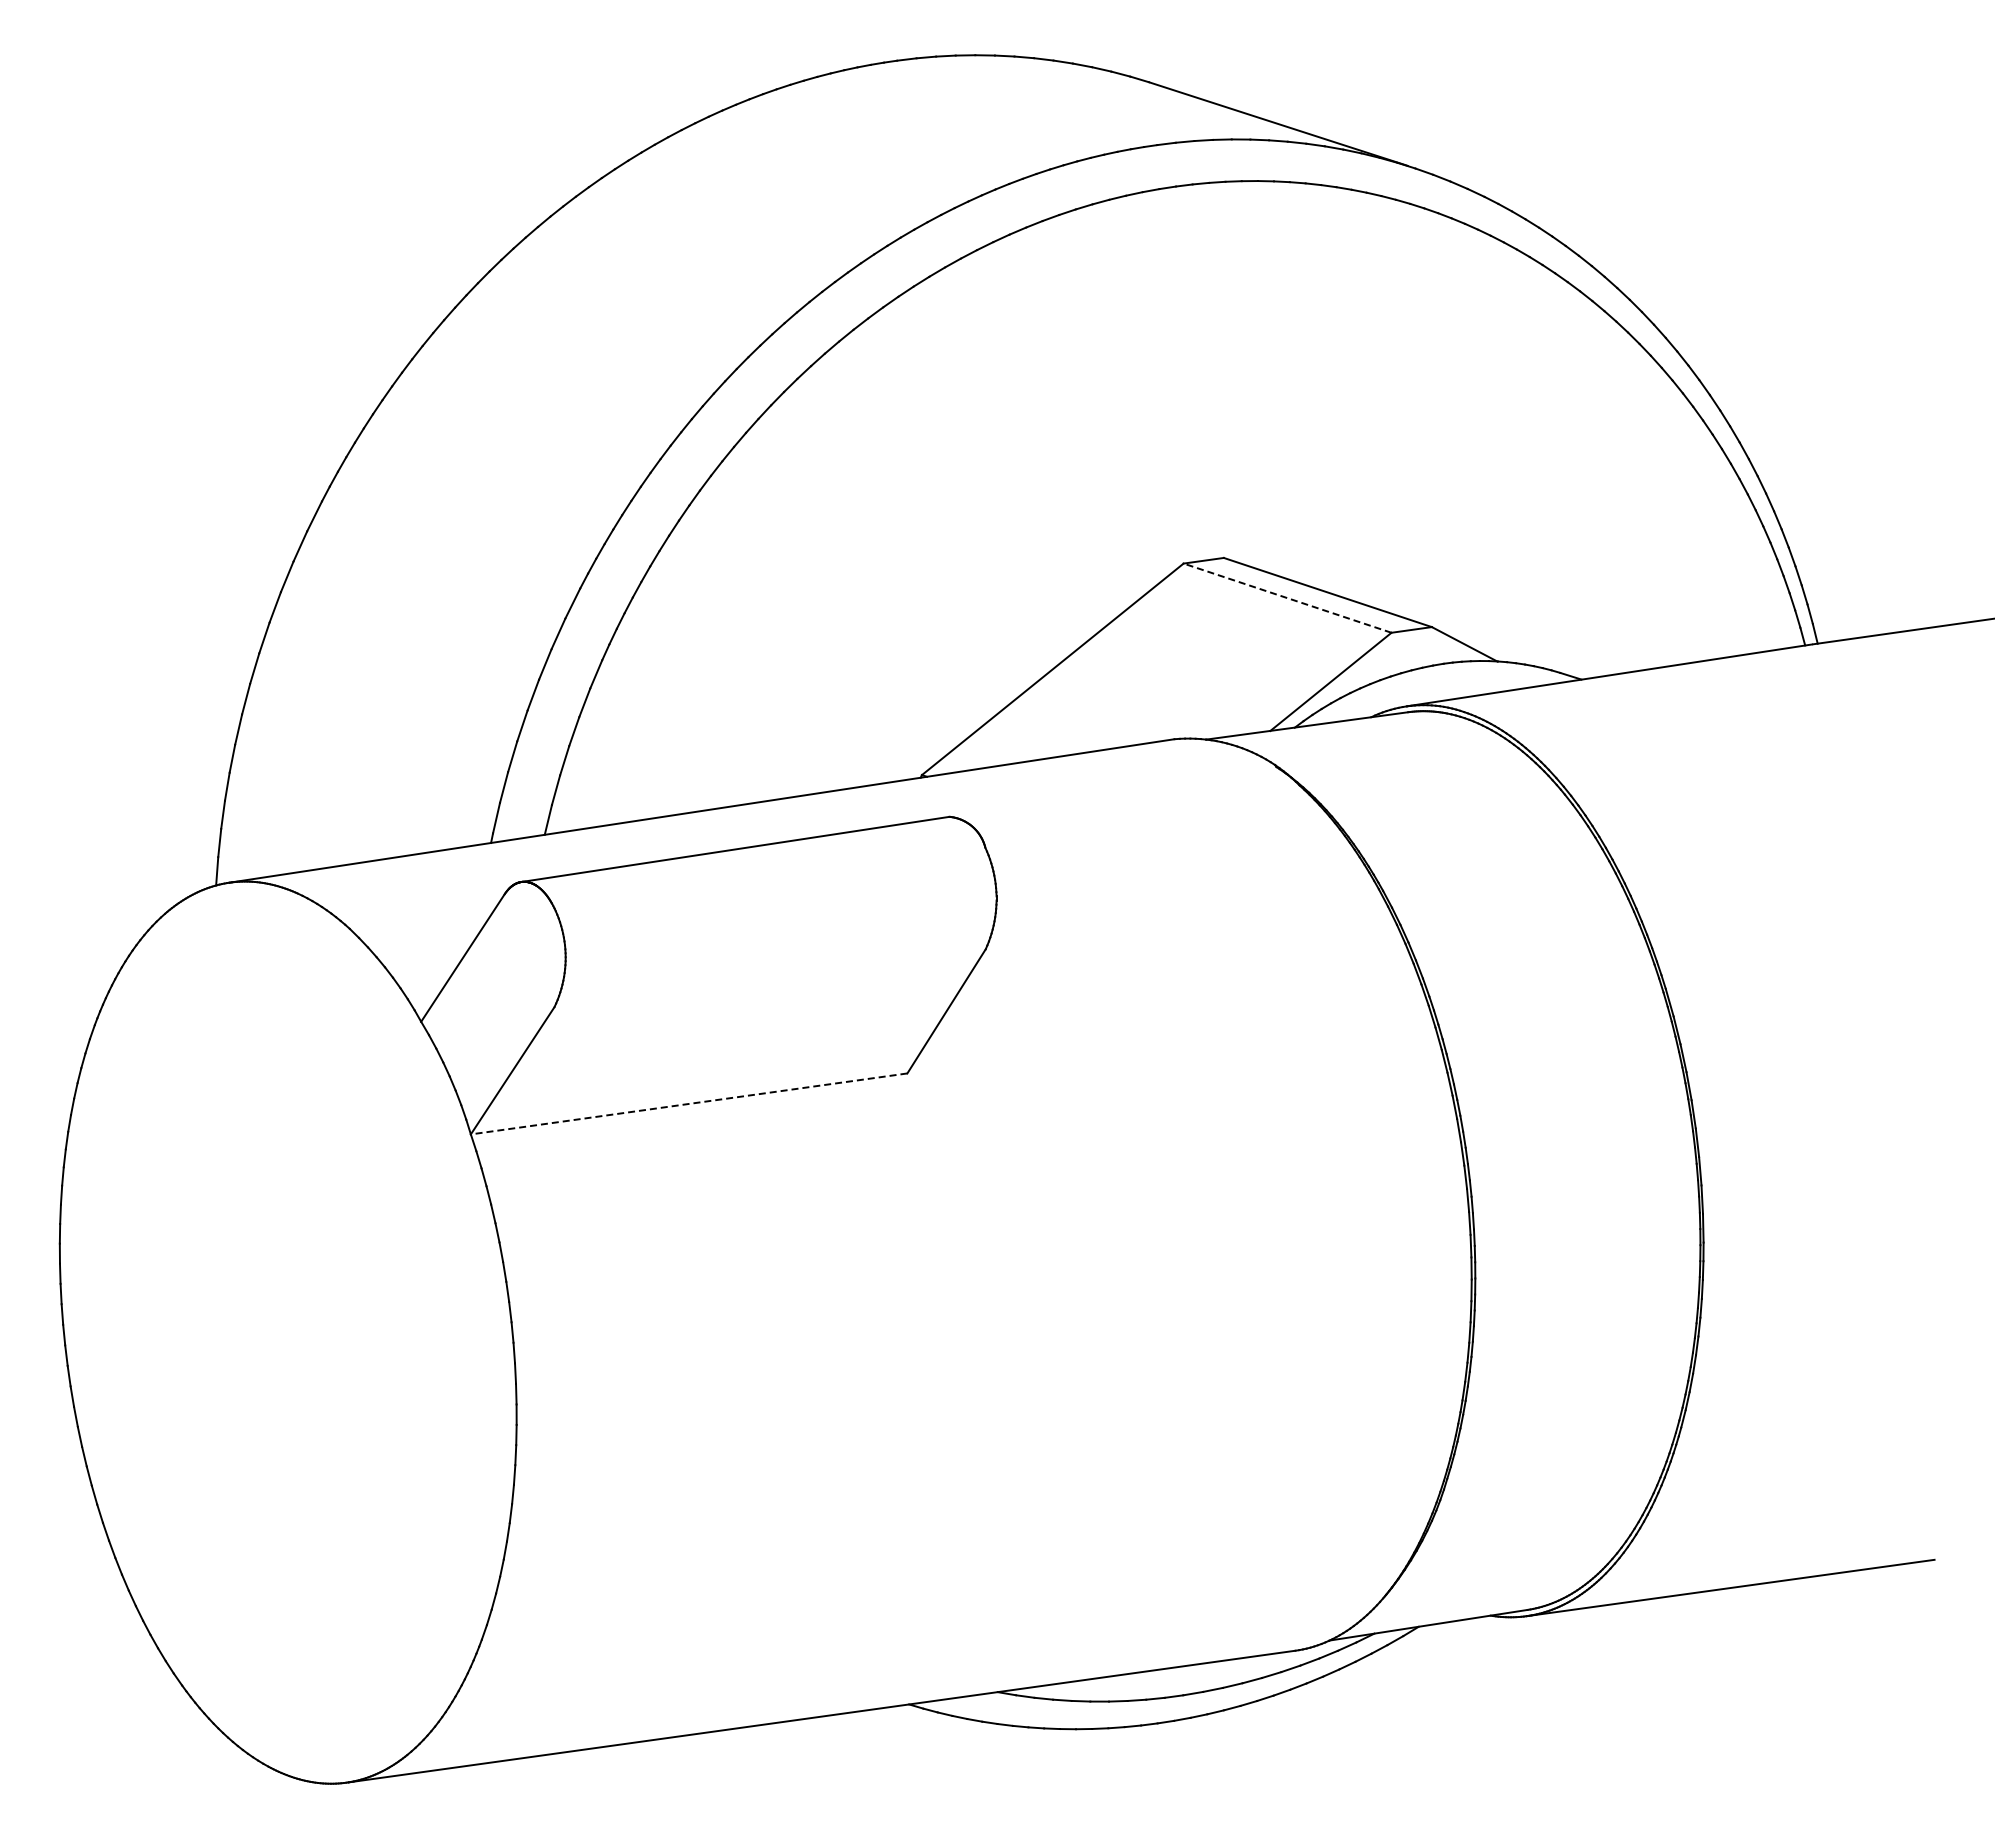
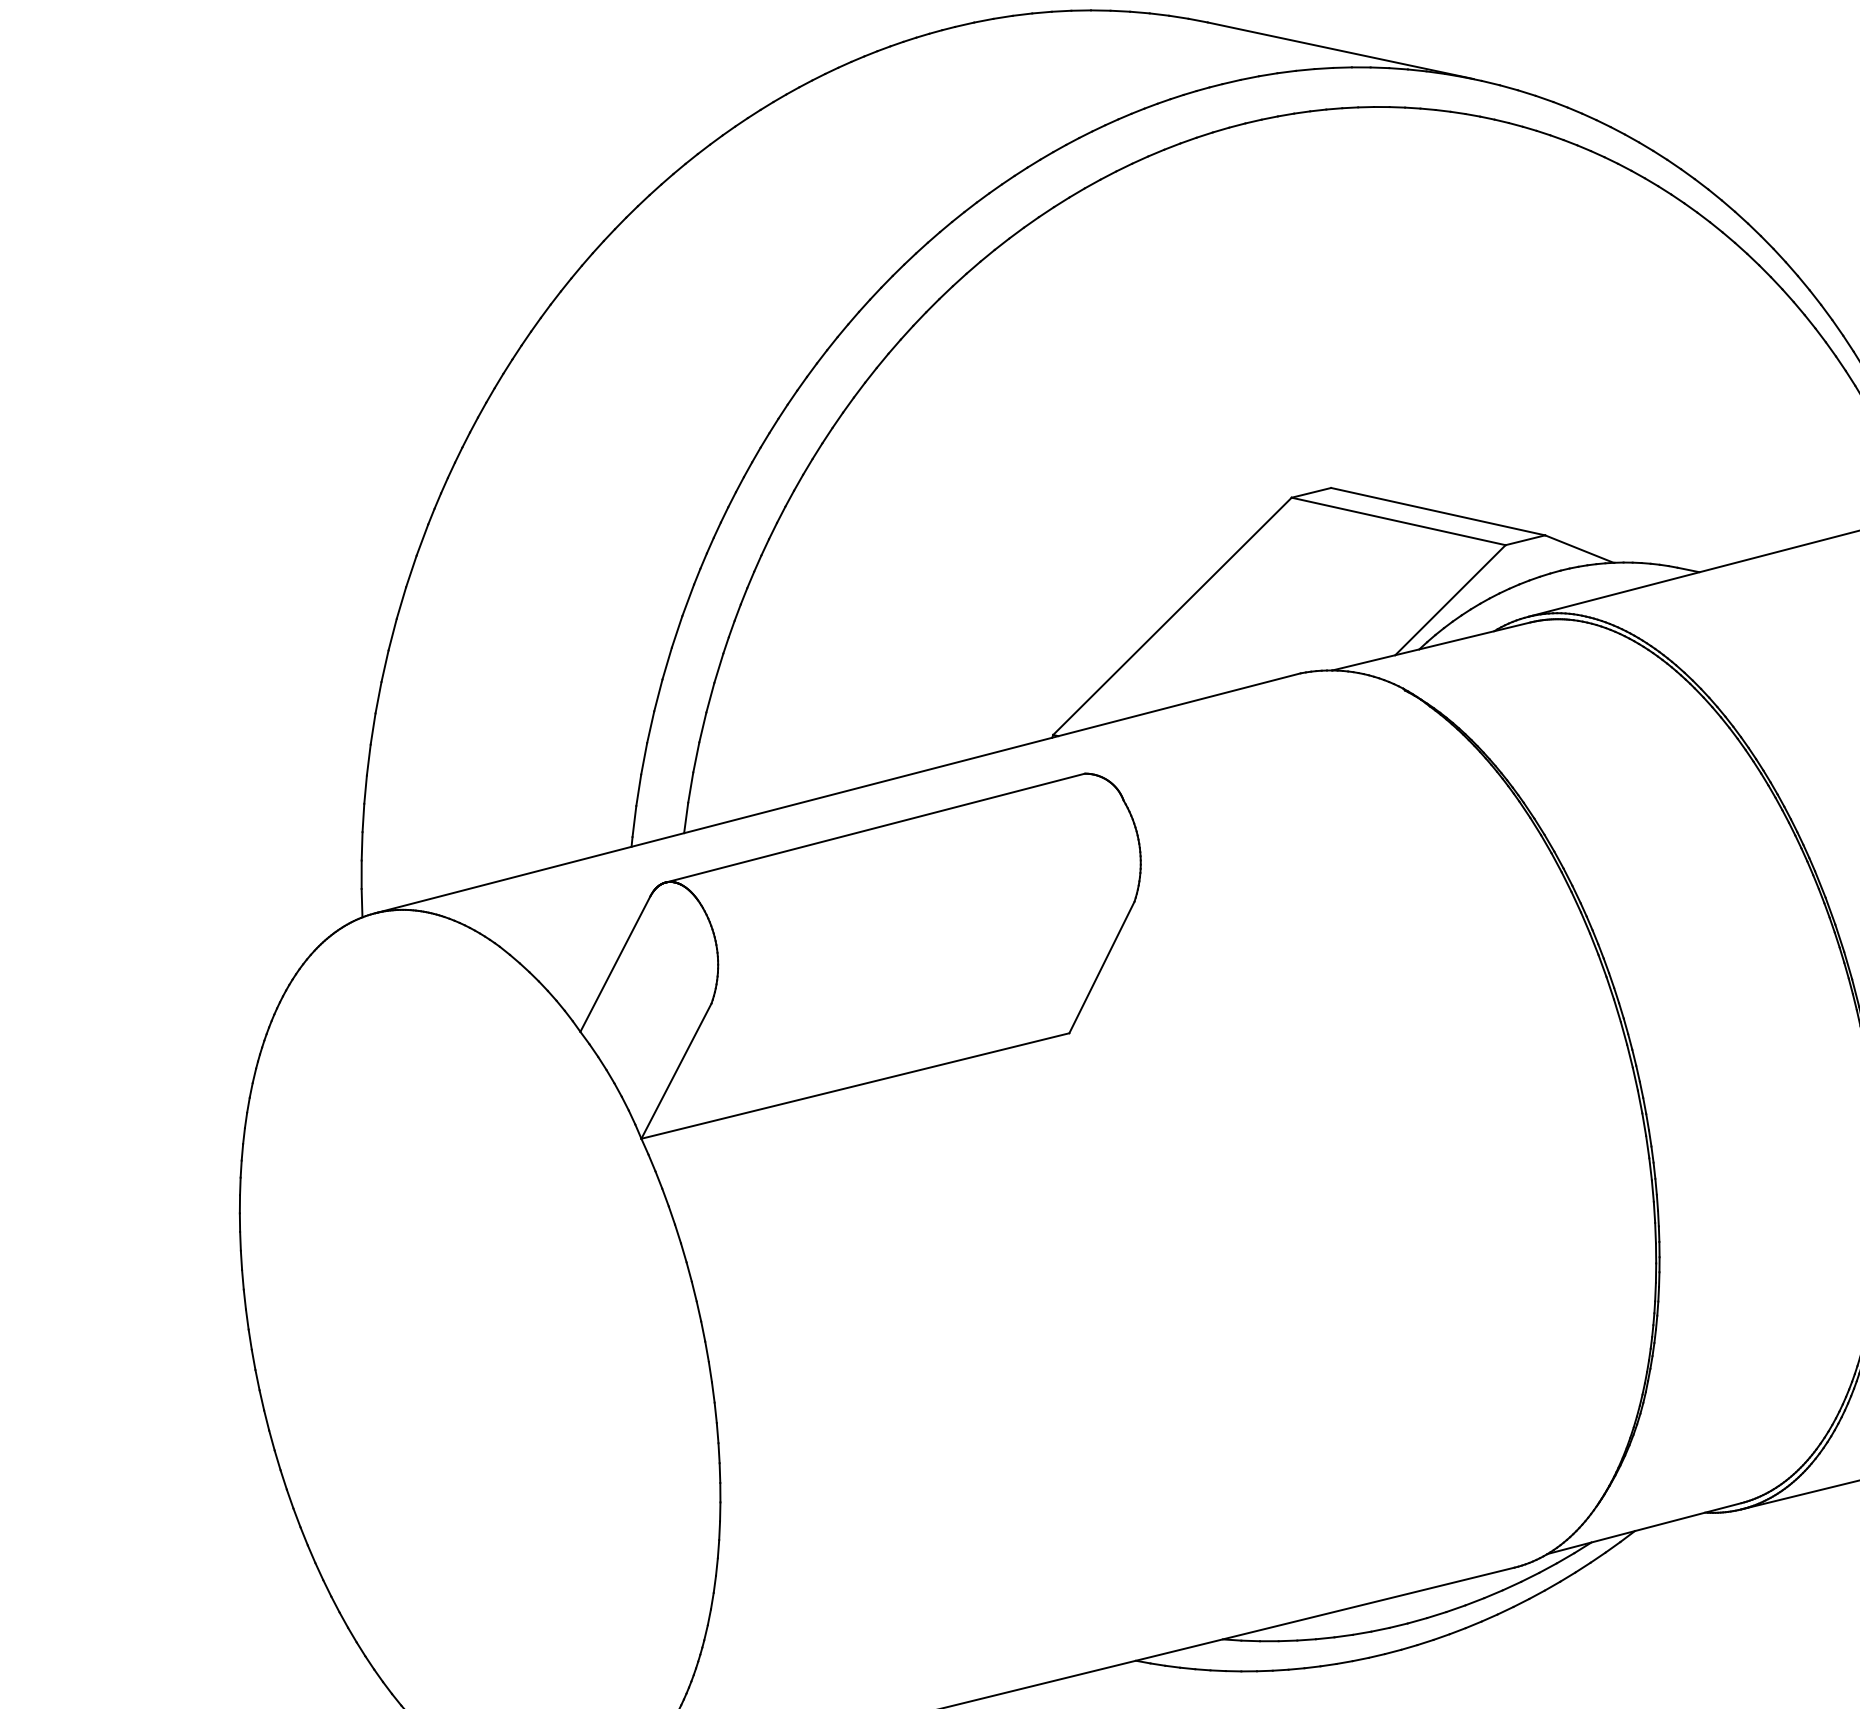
line: (1287, 598) -> (1398, 521), dashed -> solid
line: (688, 1103) -> (854, 1085), dashed -> solid

